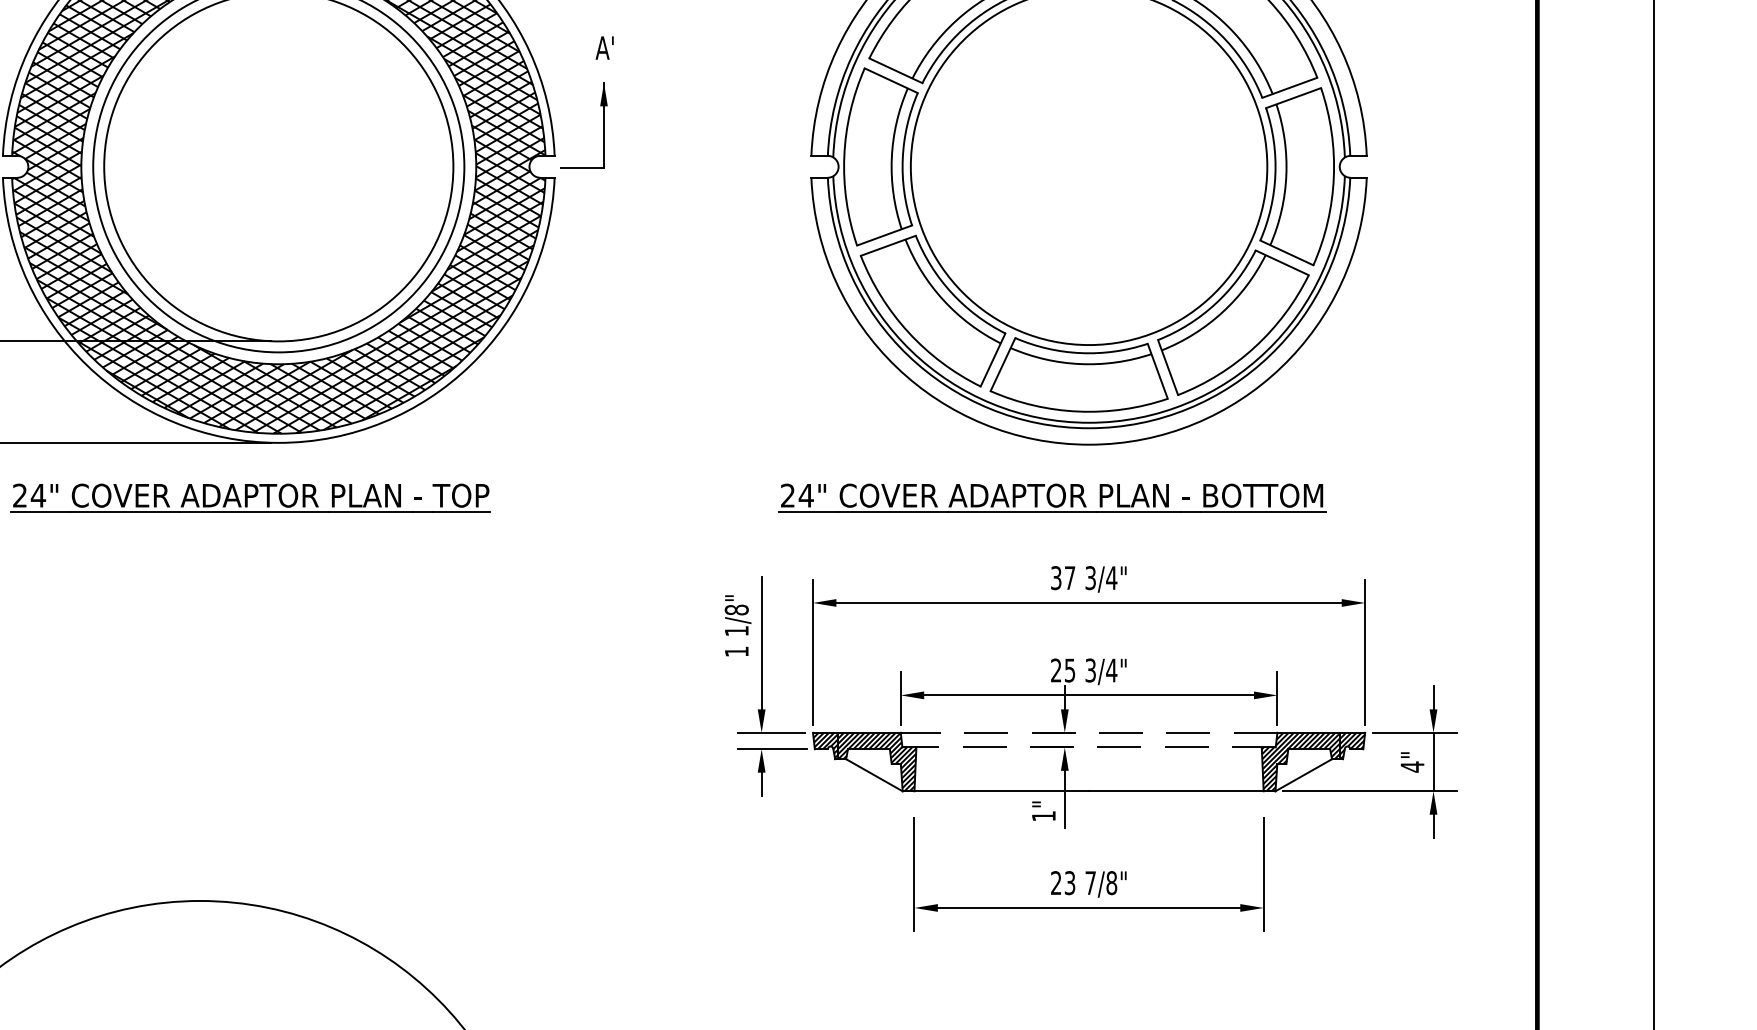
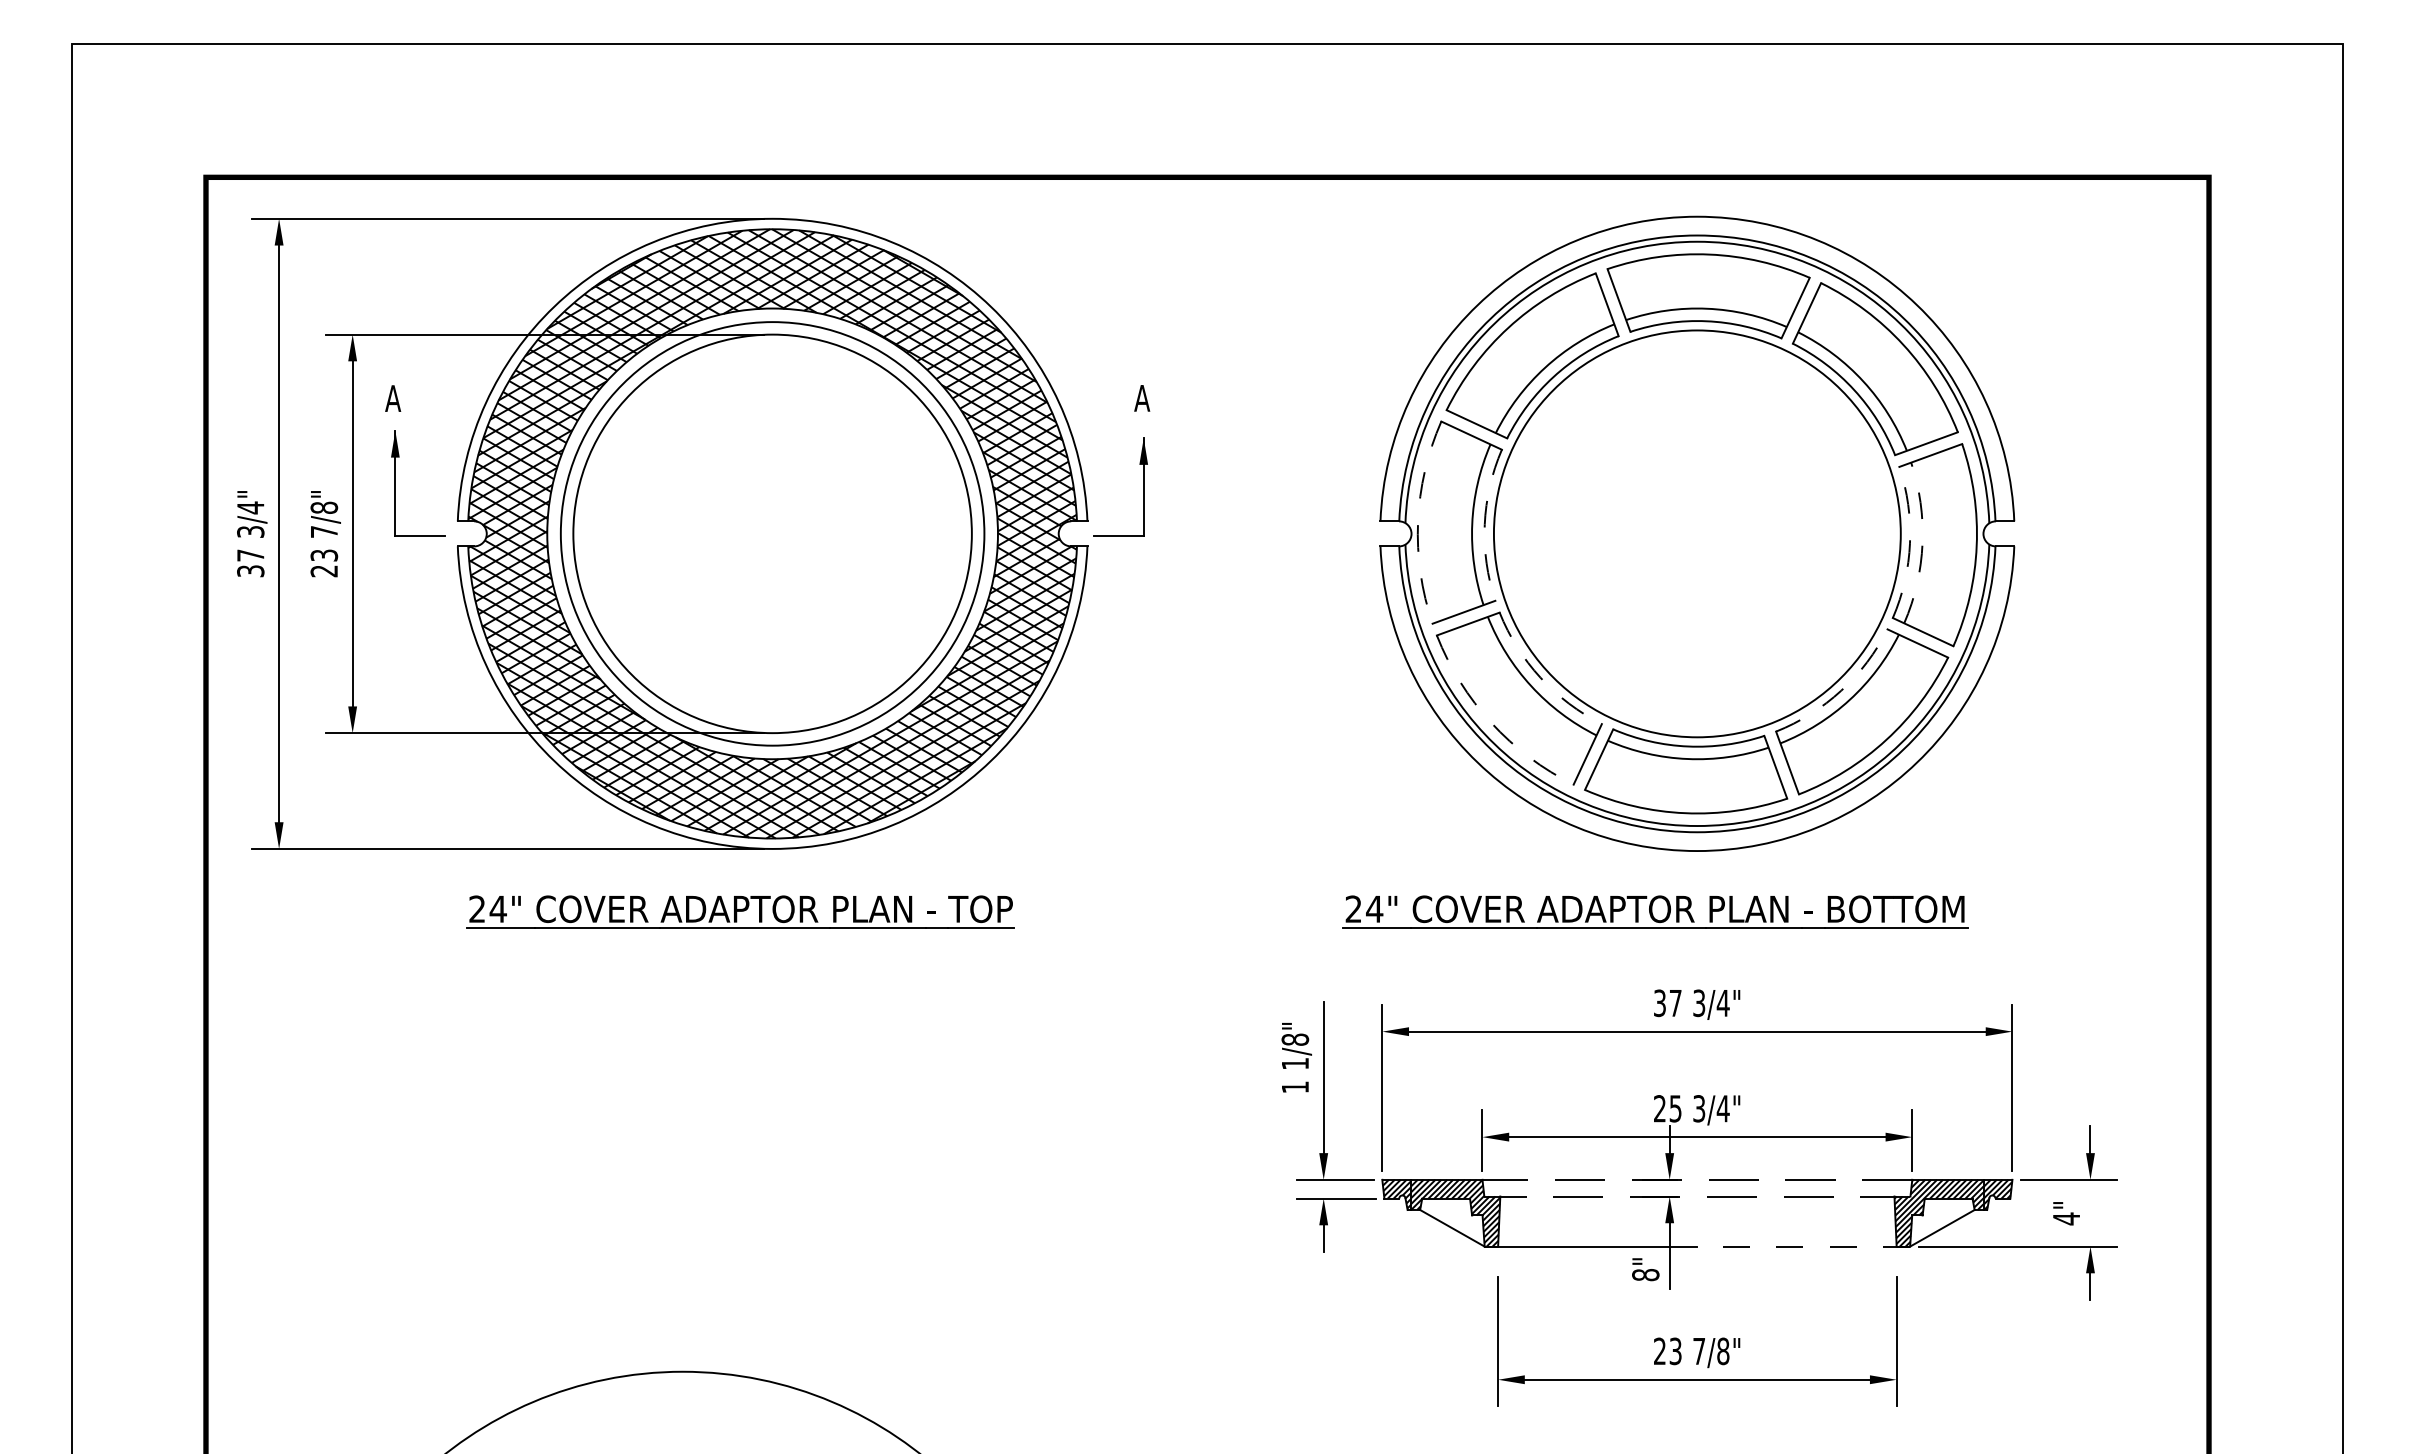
text: (612, 40) -> (1153, 389), A' -> A
arc: (844, 155) -> (1418, 521), solid -> dashed
arc: (902, 158) -> (1484, 524), solid -> dashed
arc: (1275, 175) -> (1910, 543), solid -> dashed
arc: (1286, 175) -> (1922, 543), solid -> dashed
arc: (951, 292) -> (1540, 677), solid -> dashed
arc: (1215, 304) -> (1841, 690), solid -> dashed
arc: (908, 332) -> (1491, 722), solid -> dashed
line: (1433, 761) -> (2090, 1212), removed
line: (1182, 791) -> (1803, 1246), solid -> dashed
text: (1043, 816) -> (1645, 1275), 1" -> 8"

